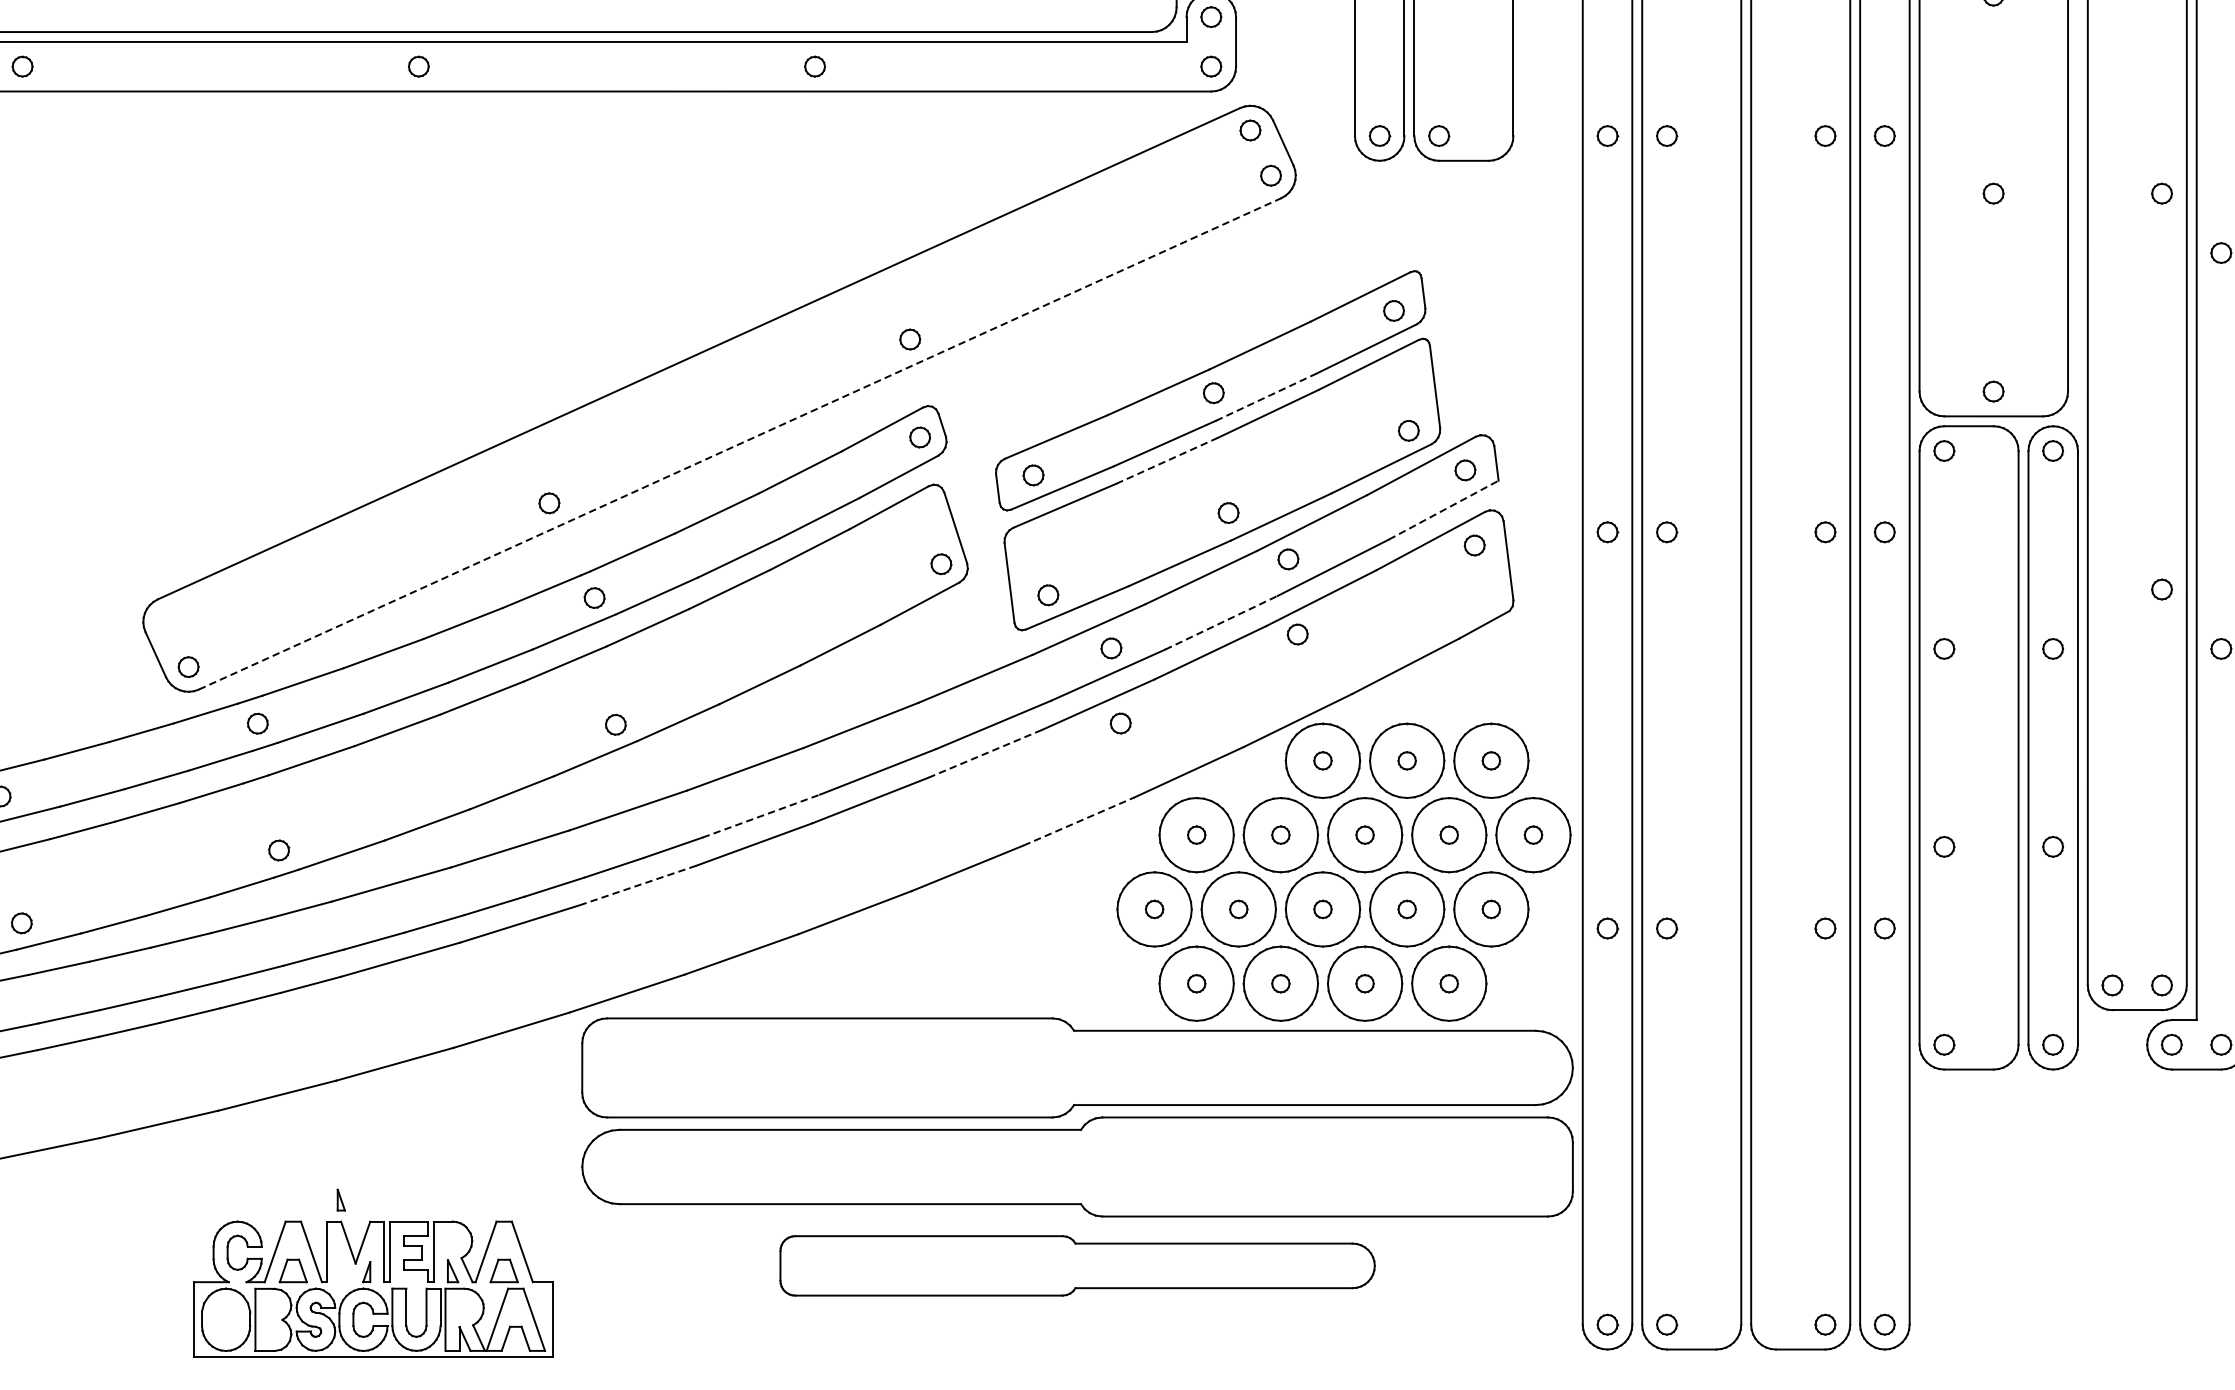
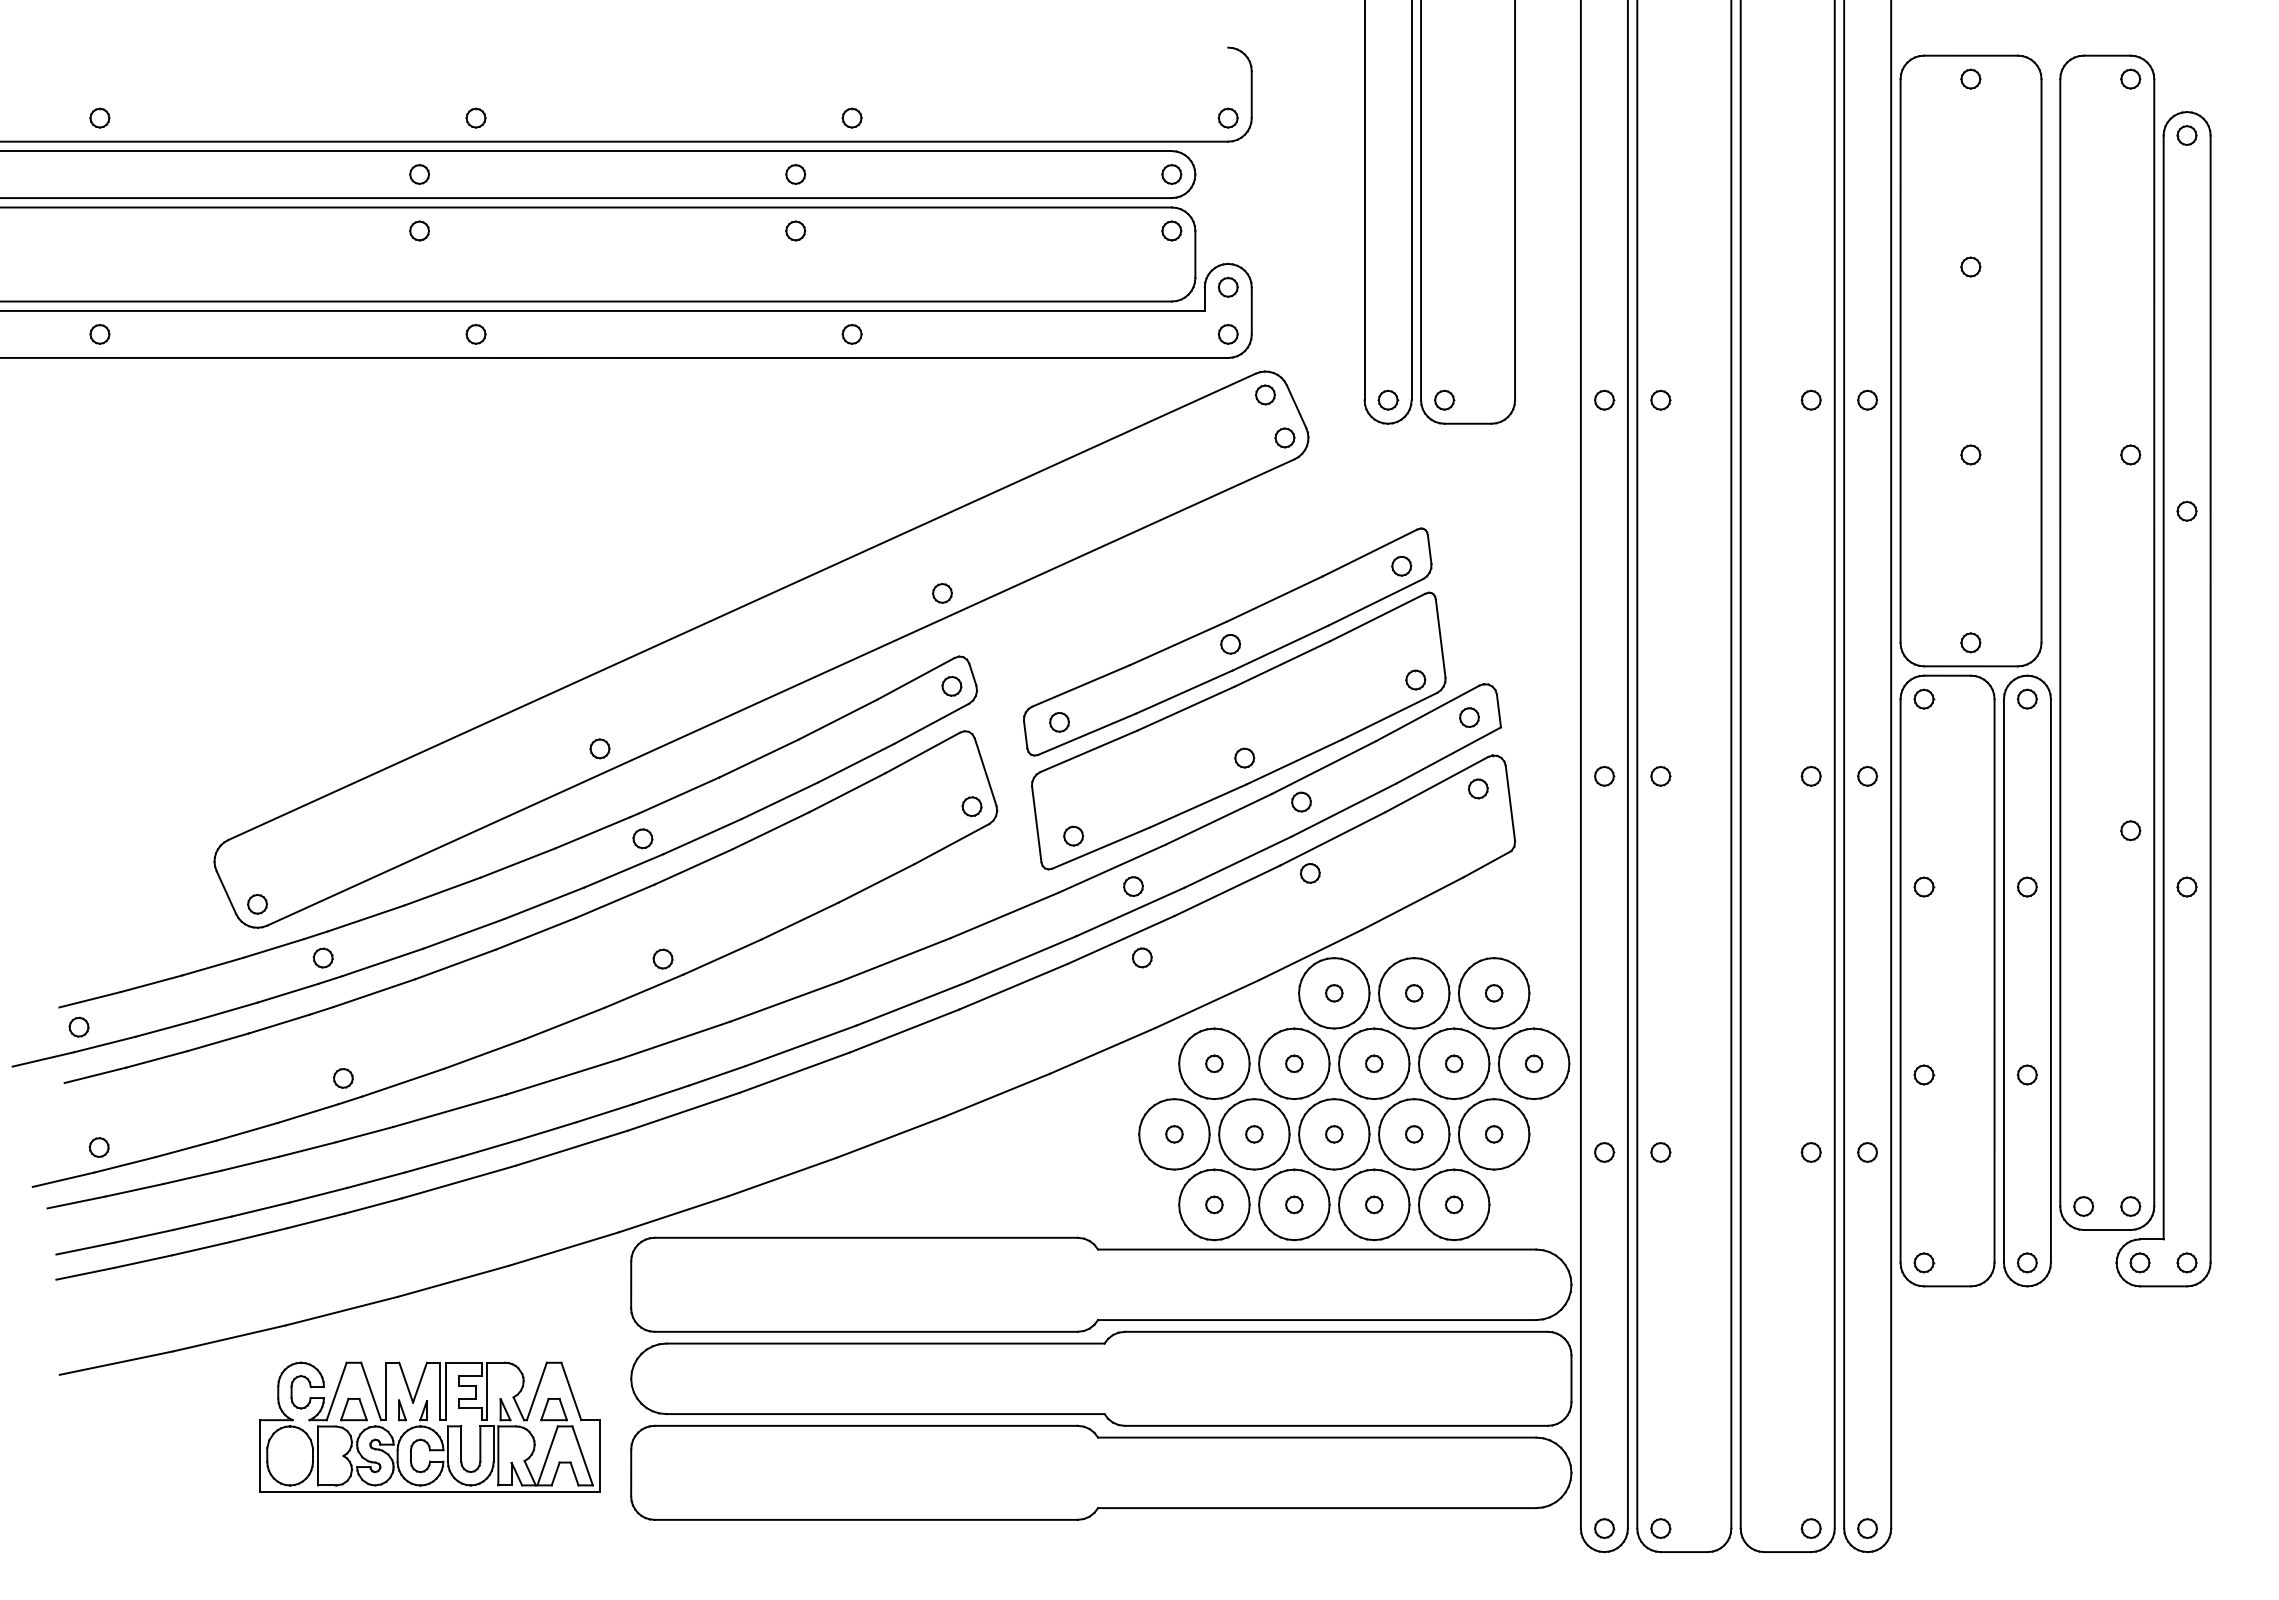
line: (1266, 397) -> (1280, 648), dashed -> solid
line: (740, 443) -> (781, 692), dashed -> solid
line: (1166, 460) -> (1185, 708), dashed -> solid
line: (1444, 510) -> (1449, 755), dashed -> solid
line: (1222, 623) -> (1238, 862), dashed -> solid
line: (985, 753) -> (1013, 986), dashed -> solid
line: (761, 815) -> (801, 1045), dashed -> solid
line: (1079, 821) -> (1103, 1050), dashed -> solid
line: (637, 885) -> (683, 1111), dashed -> solid
part: (1077, 1265) -> (1101, 1472), size x1.67
part: (372, 1288) -> (429, 1426), moved

